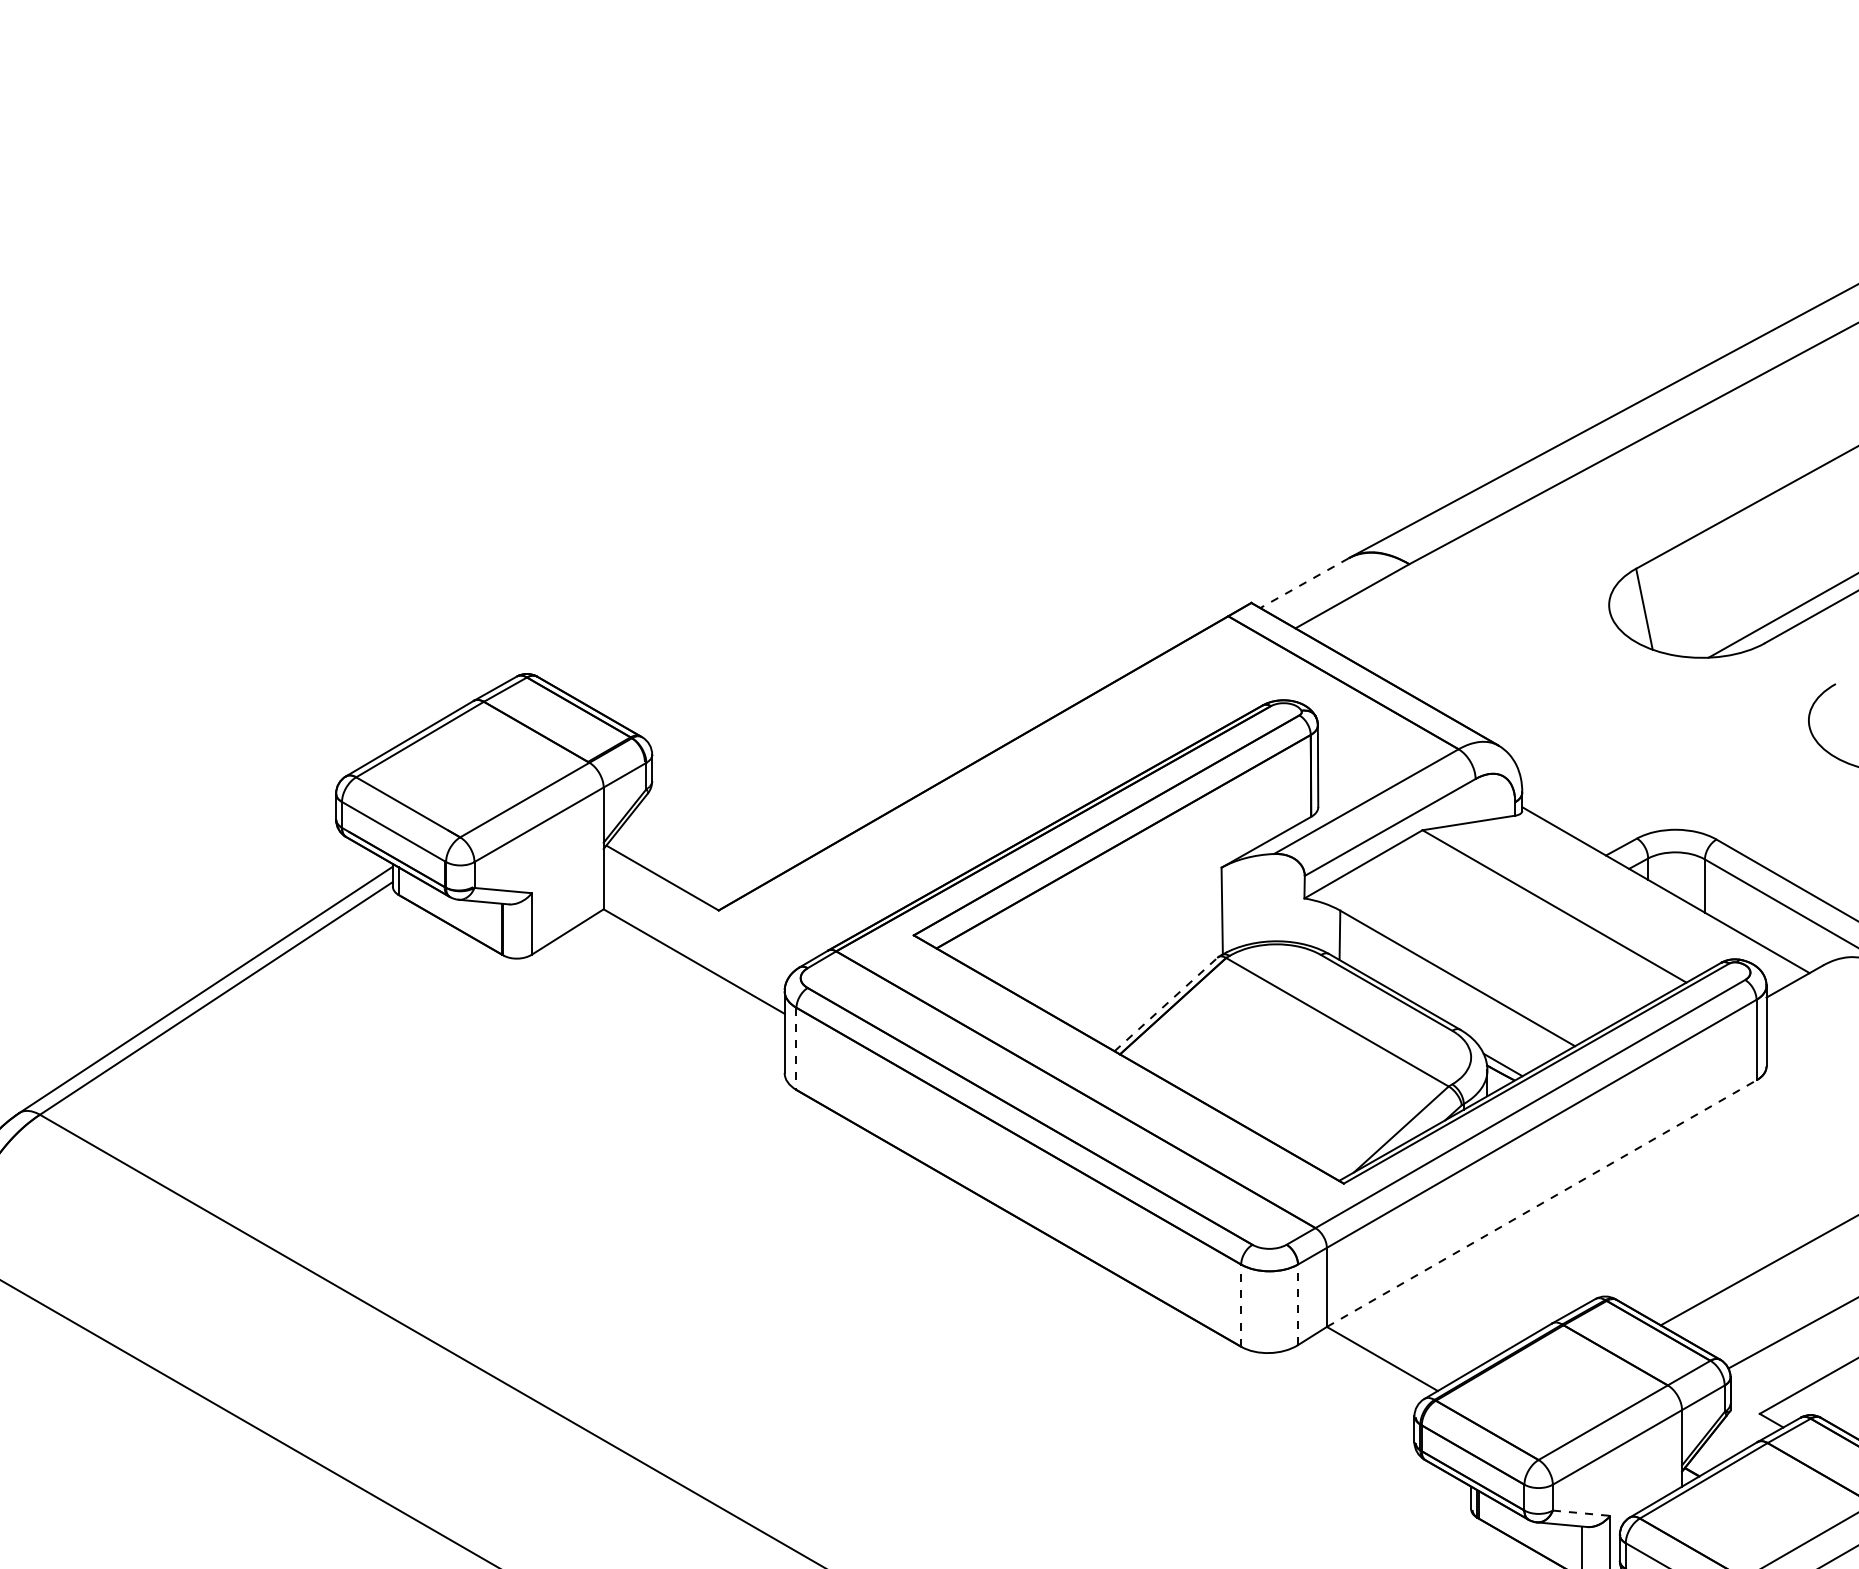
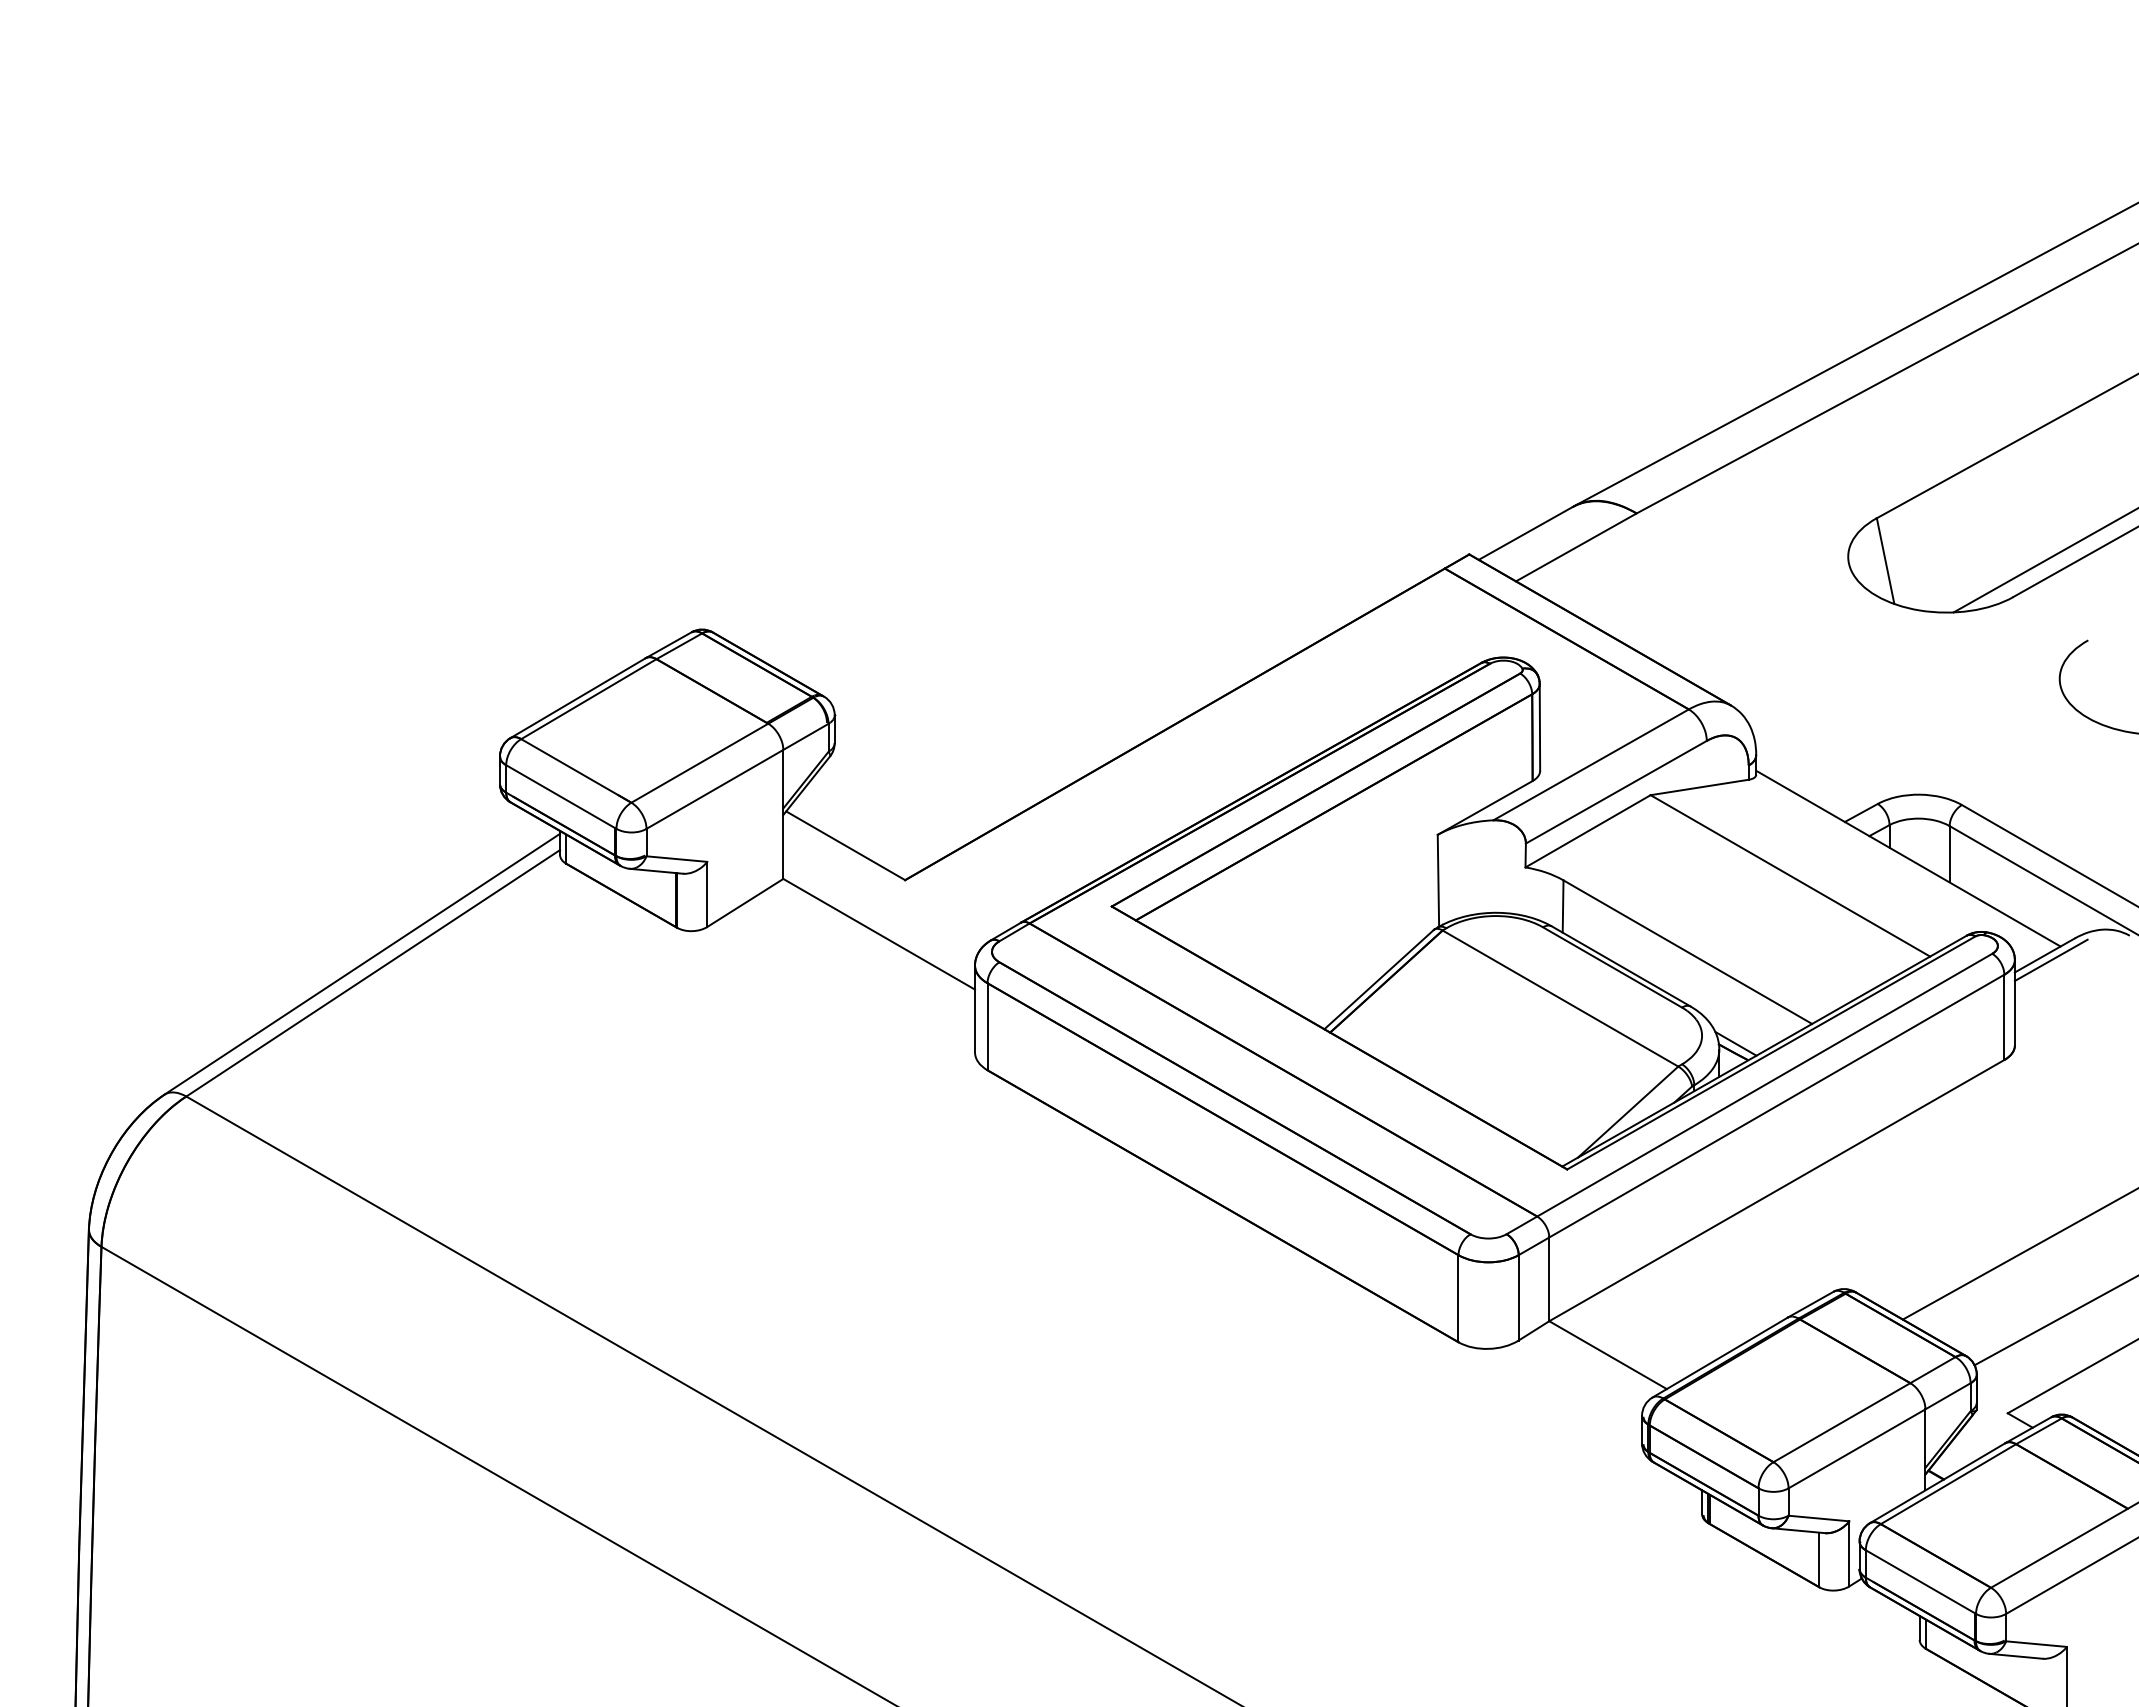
line: (1304, 583) -> (1525, 533), dashed -> solid
line: (1800, 985) -> (2050, 959), added
line: (1166, 1004) -> (1379, 979), dashed -> solid
line: (796, 1048) -> (987, 1026), dashed -> solid
line: (1542, 1203) -> (1777, 1190), dashed -> solid
line: (1297, 1304) -> (1518, 1297), dashed -> solid
line: (1241, 1305) -> (1458, 1298), dashed -> solid
line: (1582, 1513) -> (1819, 1518), dashed -> solid

